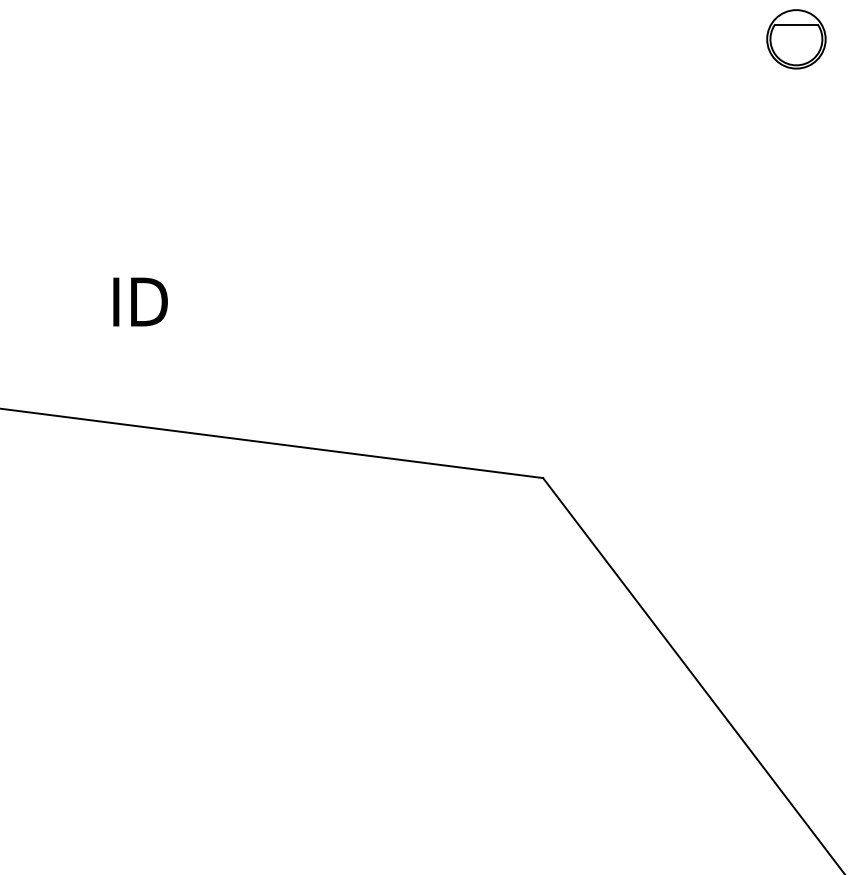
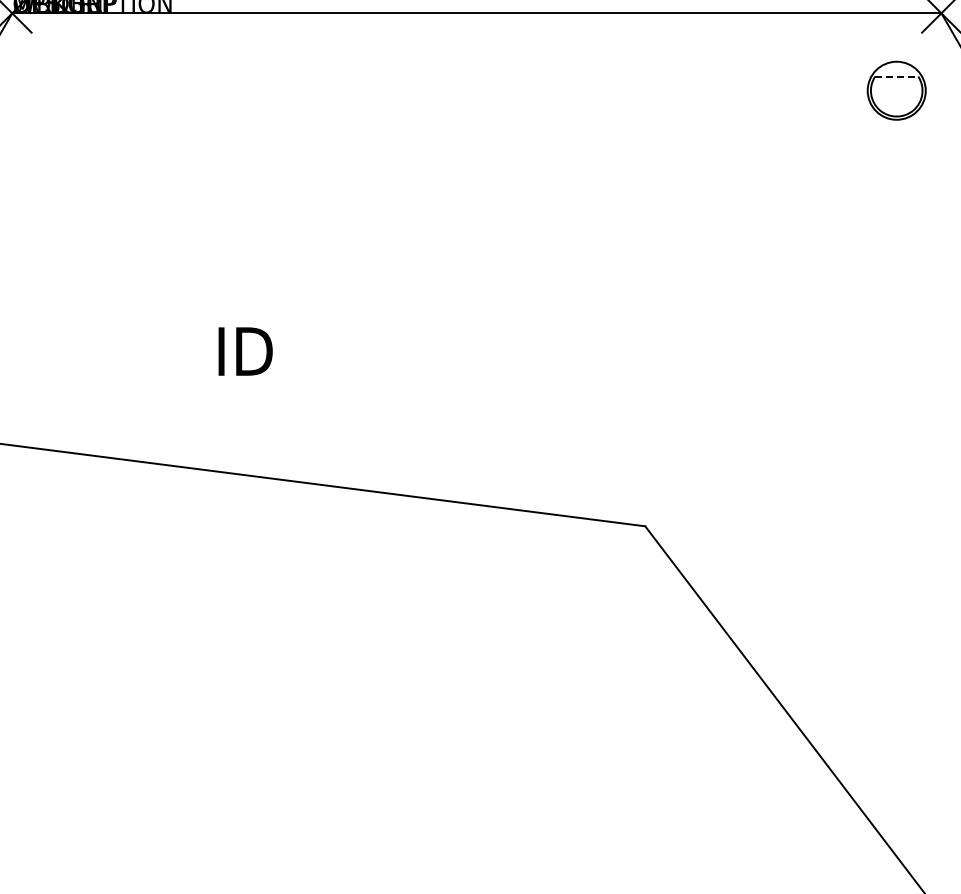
line: (796, 24) -> (896, 76), solid -> dashed

